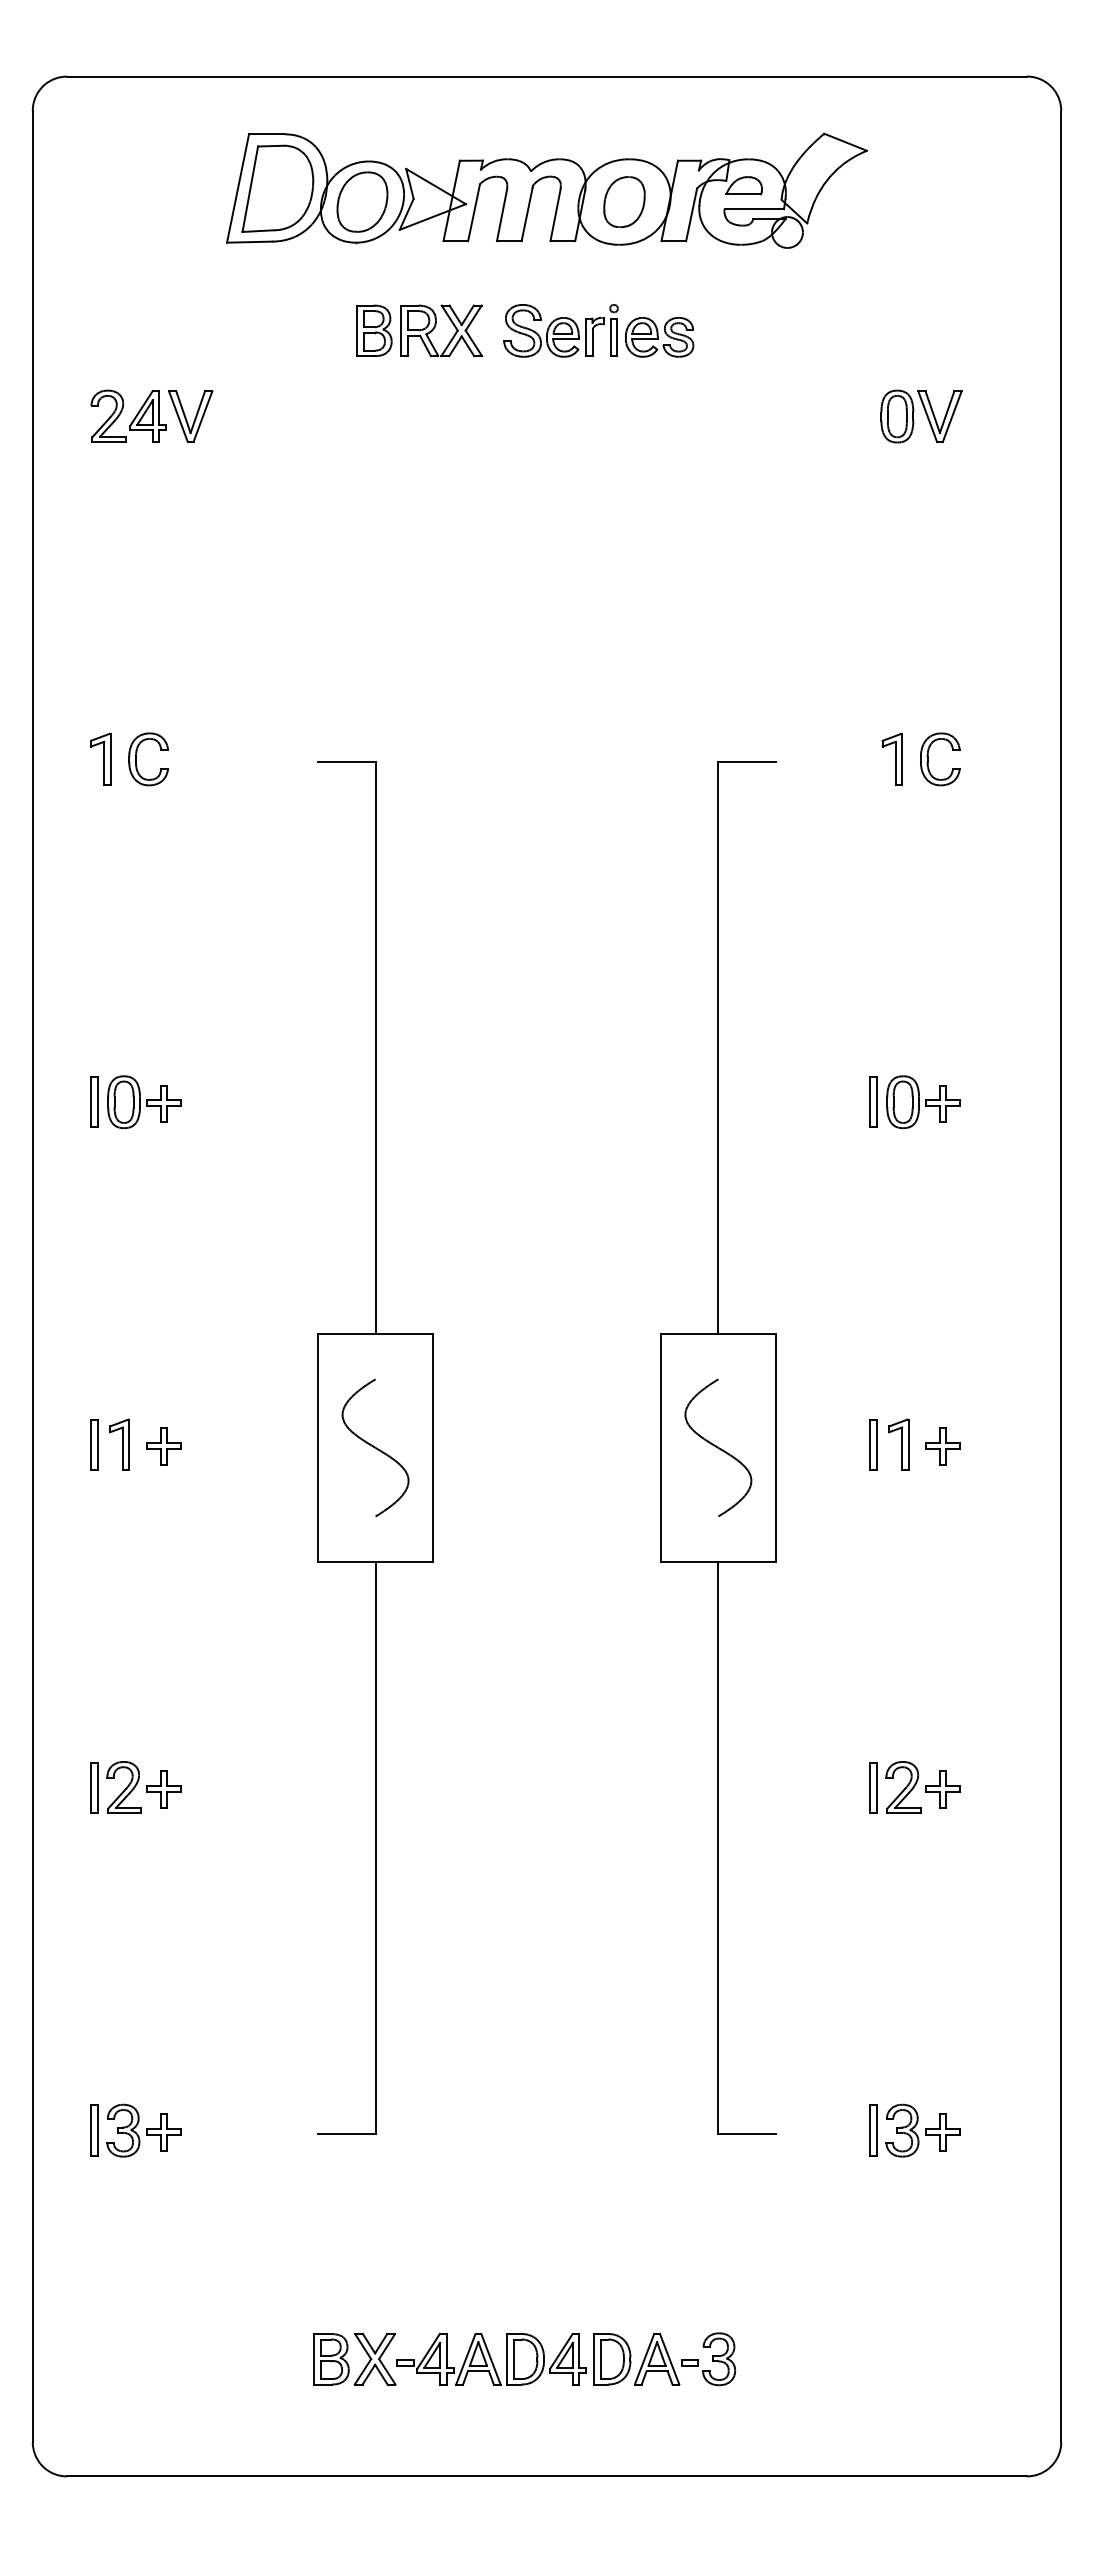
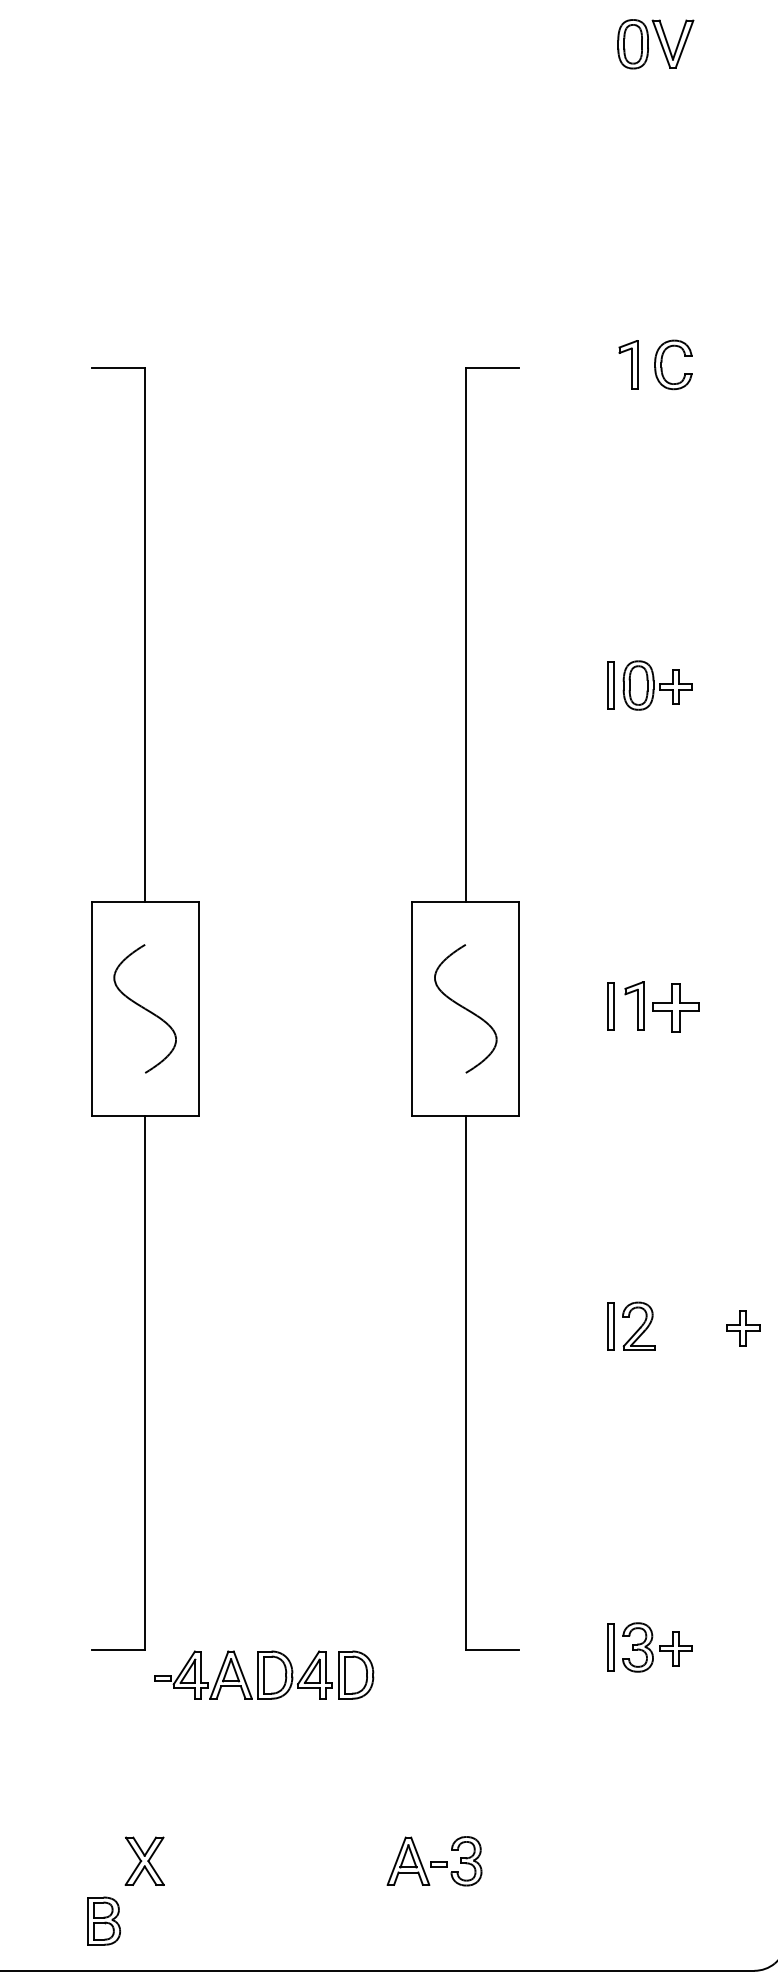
part: (942, 1446) -> (675, 1007), size x1.4
part: (942, 1789) -> (742, 1328), moved
part: (331, 2359) -> (103, 1921), moved
part: (513, 2359) -> (263, 1675), moved

